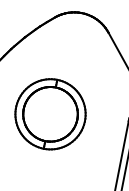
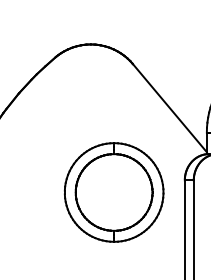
part: (50, 114) -> (114, 192), moved

